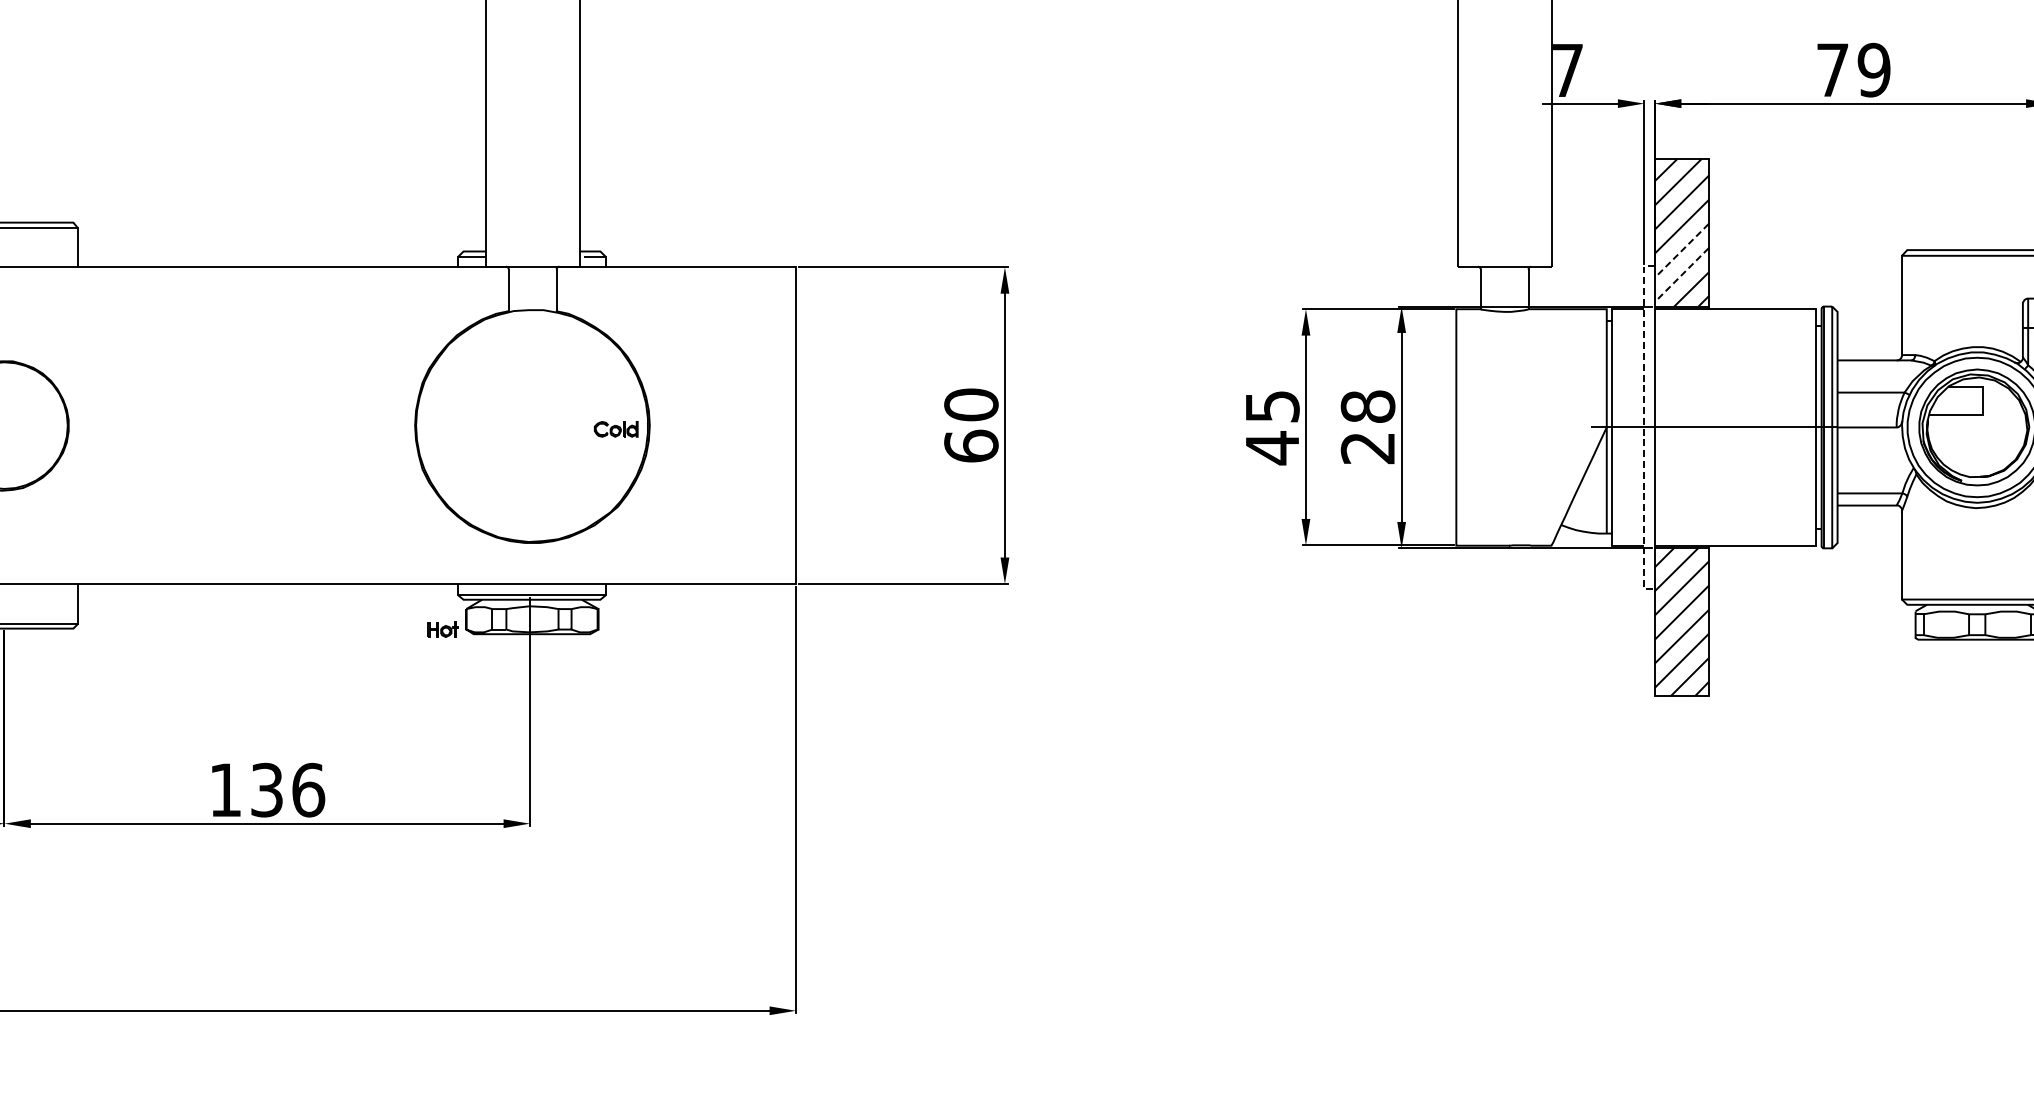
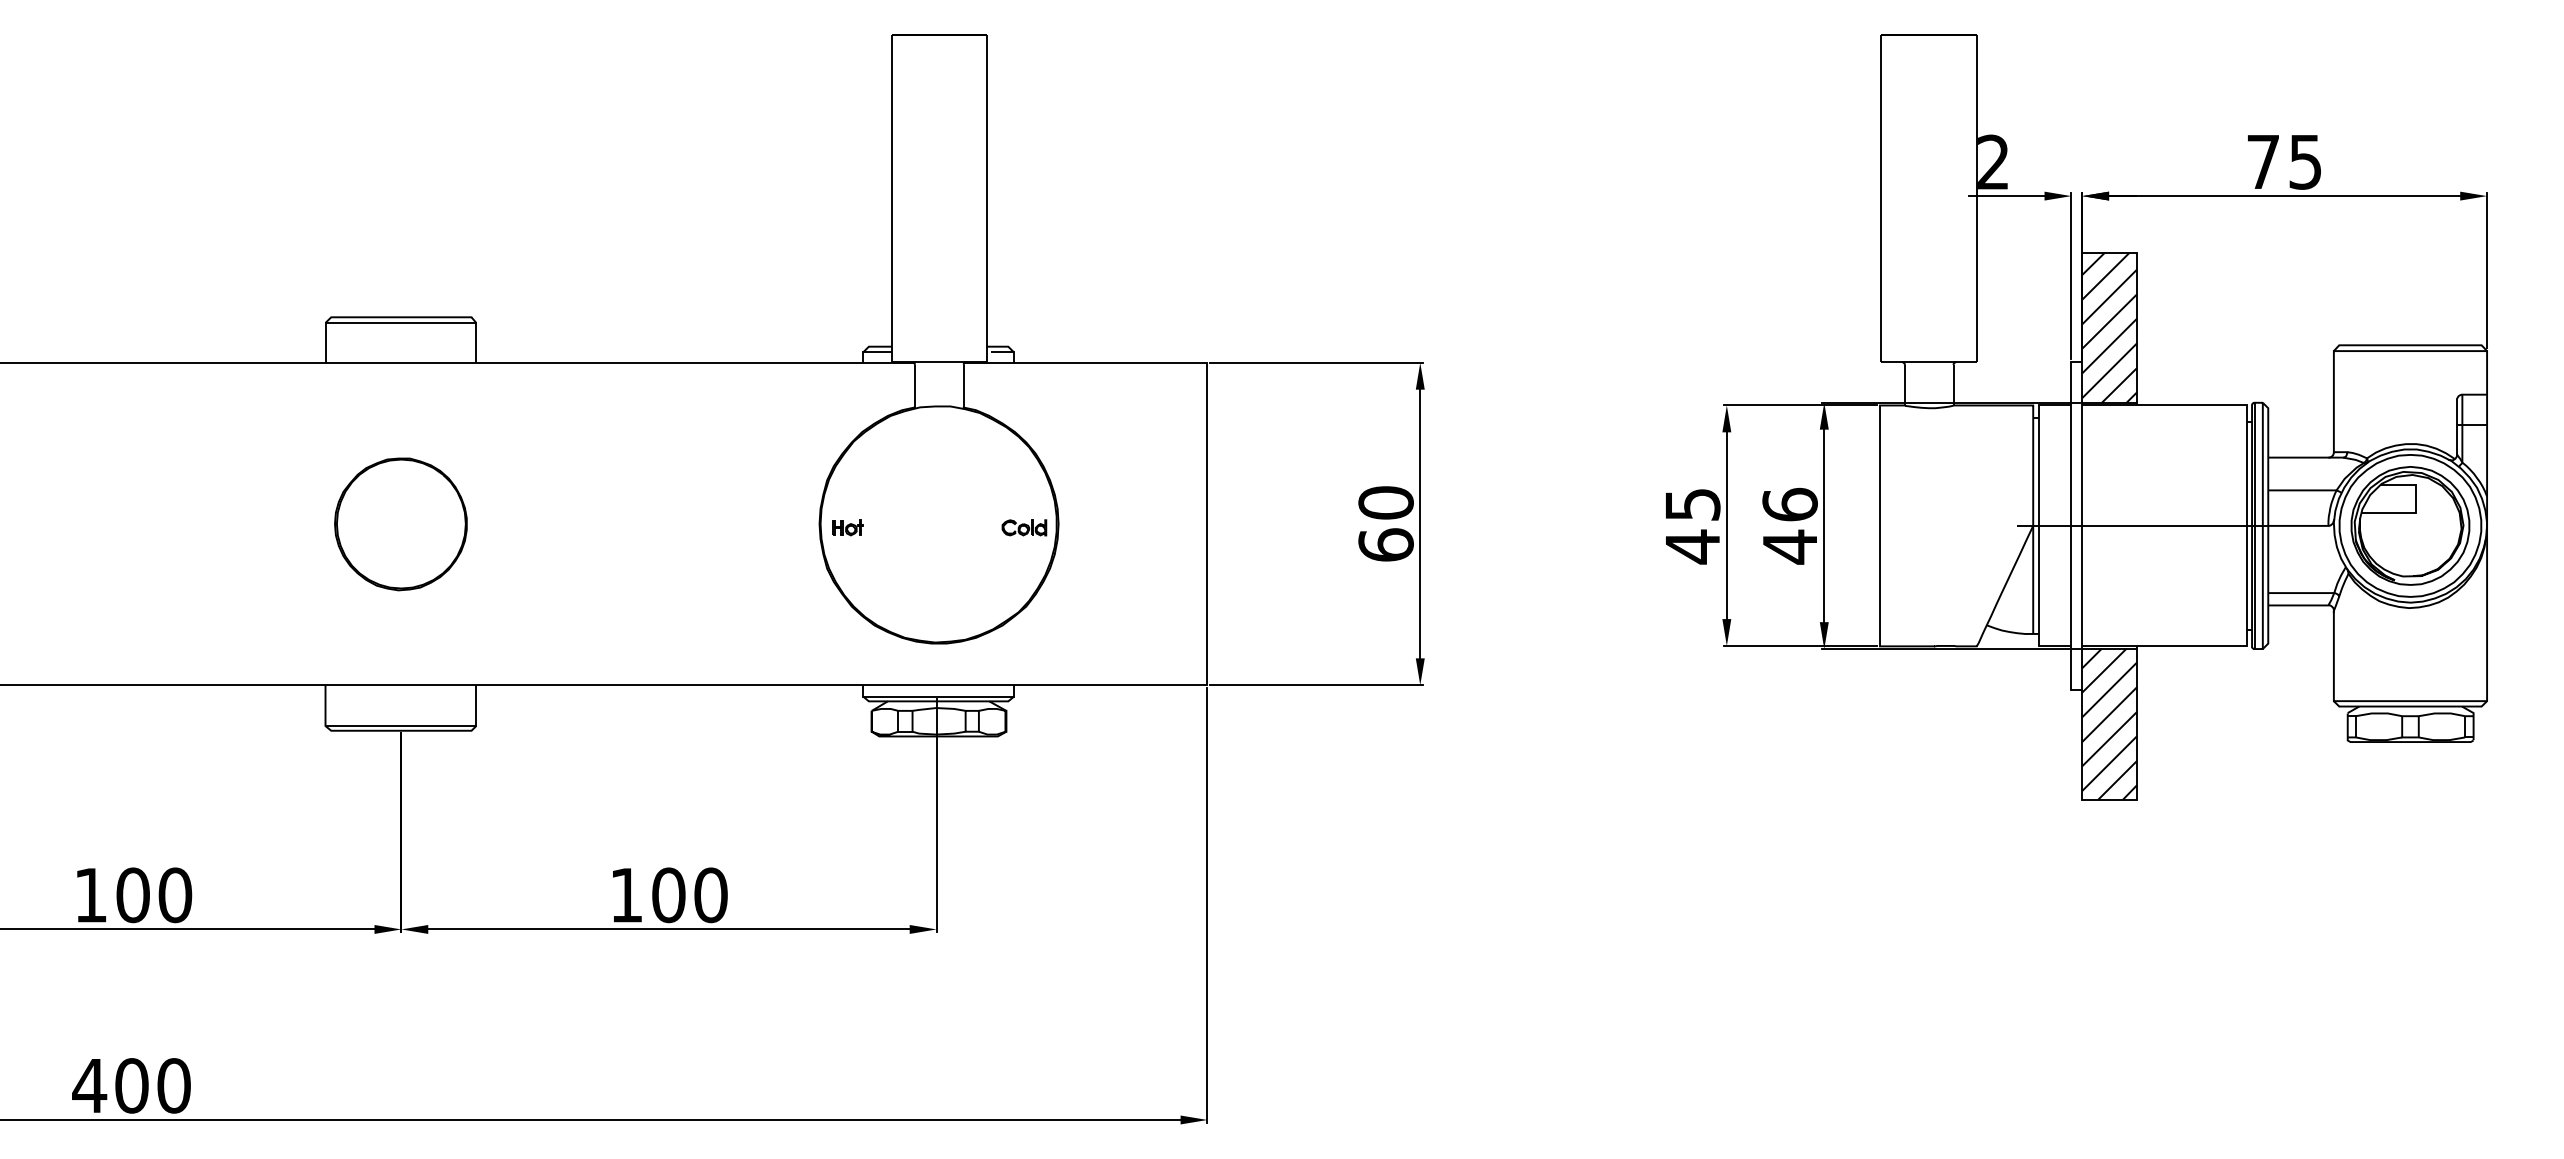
text: (1567, 69) -> (1993, 161), 7 -> 2
text: (1874, 69) -> (2305, 161), 79 -> 75
line: (1681, 251) -> (2109, 346), dashed -> solid
line: (1681, 274) -> (2109, 370), dashed -> solid
text: (1367, 427) -> (1789, 525), 28 -> 46
line: (1644, 428) -> (2071, 526), dashed -> solid
part: (442, 629) -> (847, 527), moved
text: (287, 790) -> (689, 895), 136 -> 100

